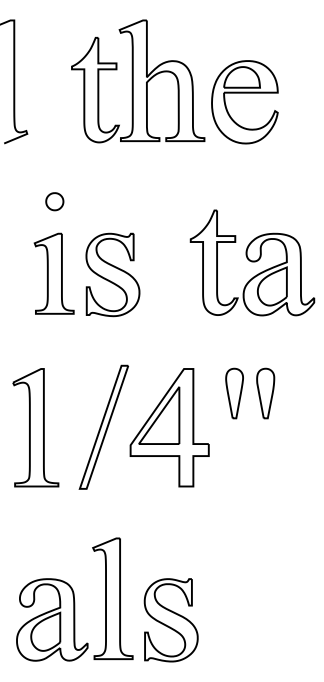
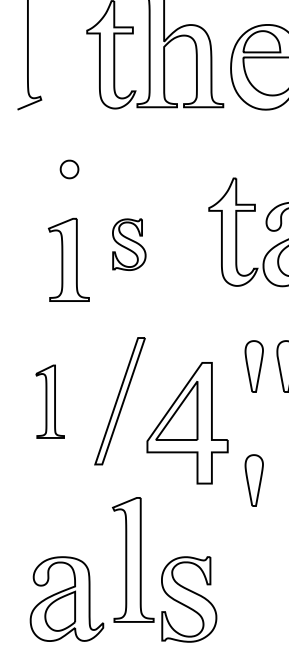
part: (53, 273) -> (68, 259), moved
part: (112, 274) -> (128, 244), size x0.6
part: (35, 427) -> (49, 401), size x0.6
part: (169, 427) -> (187, 422), moved
part: (234, 504) -> (254, 480), added
part: (112, 598) -> (132, 559), moved

